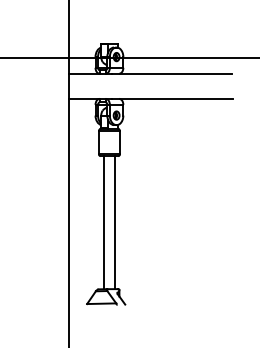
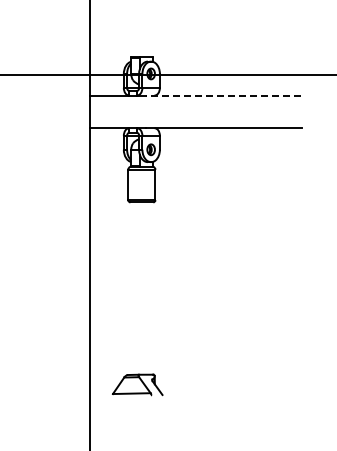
line: (172, 73) -> (223, 95), solid -> dashed
line: (103, 222) -> (134, 288), removed
line: (115, 222) -> (149, 288), removed

